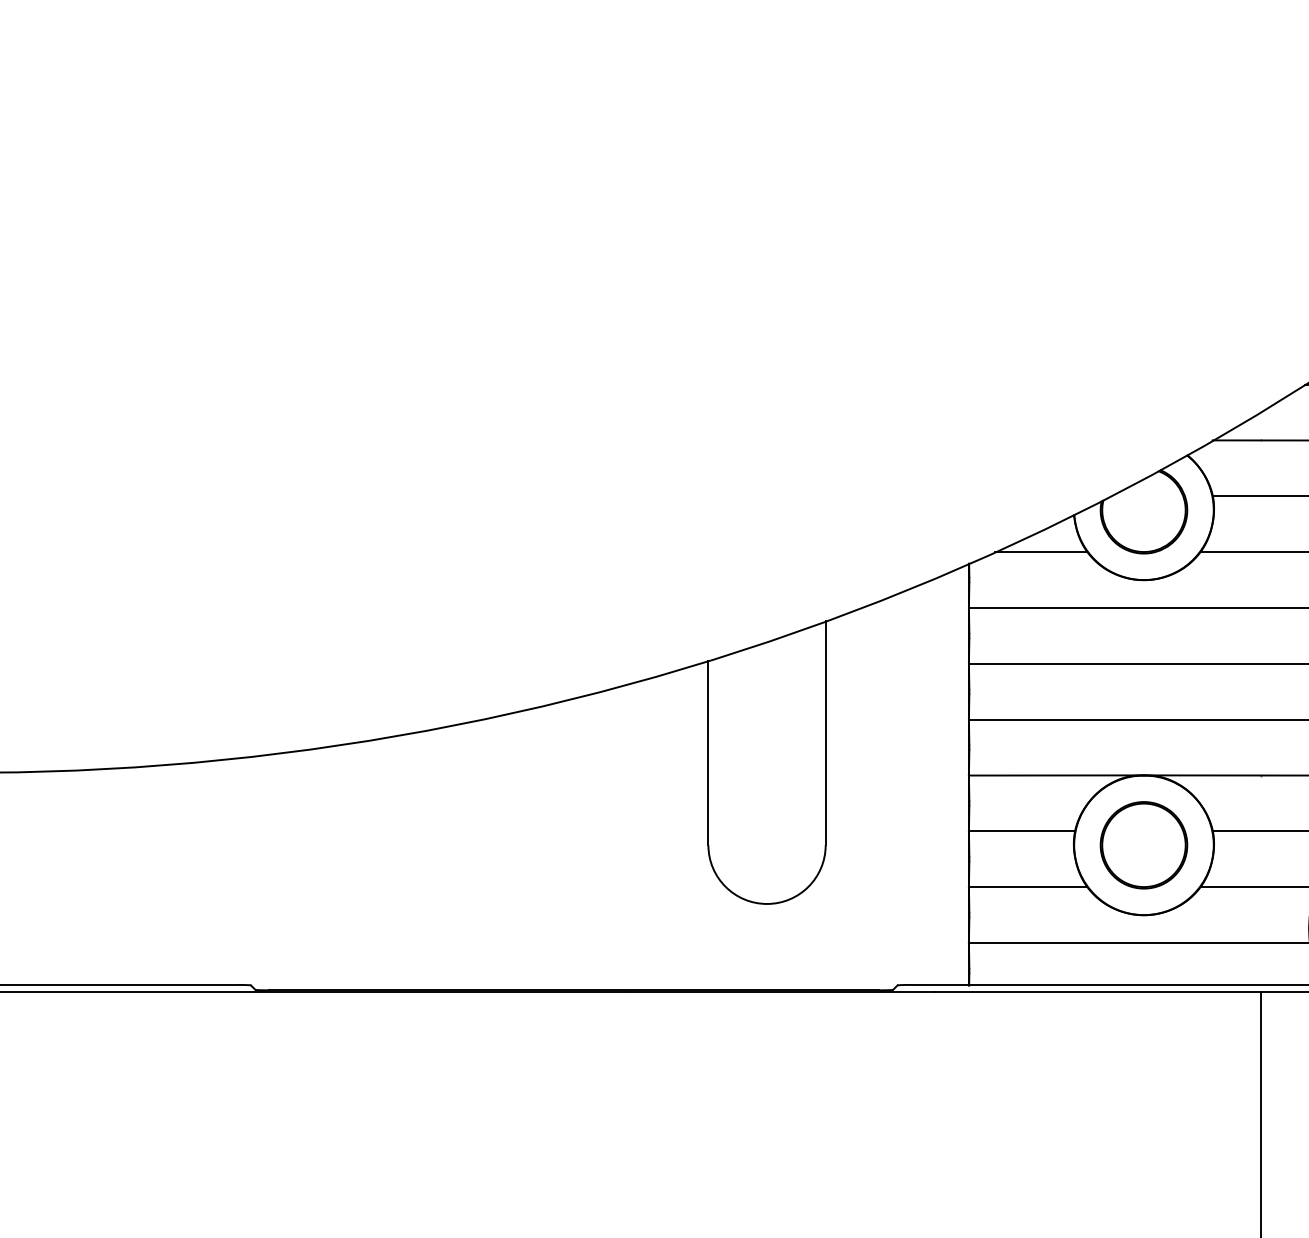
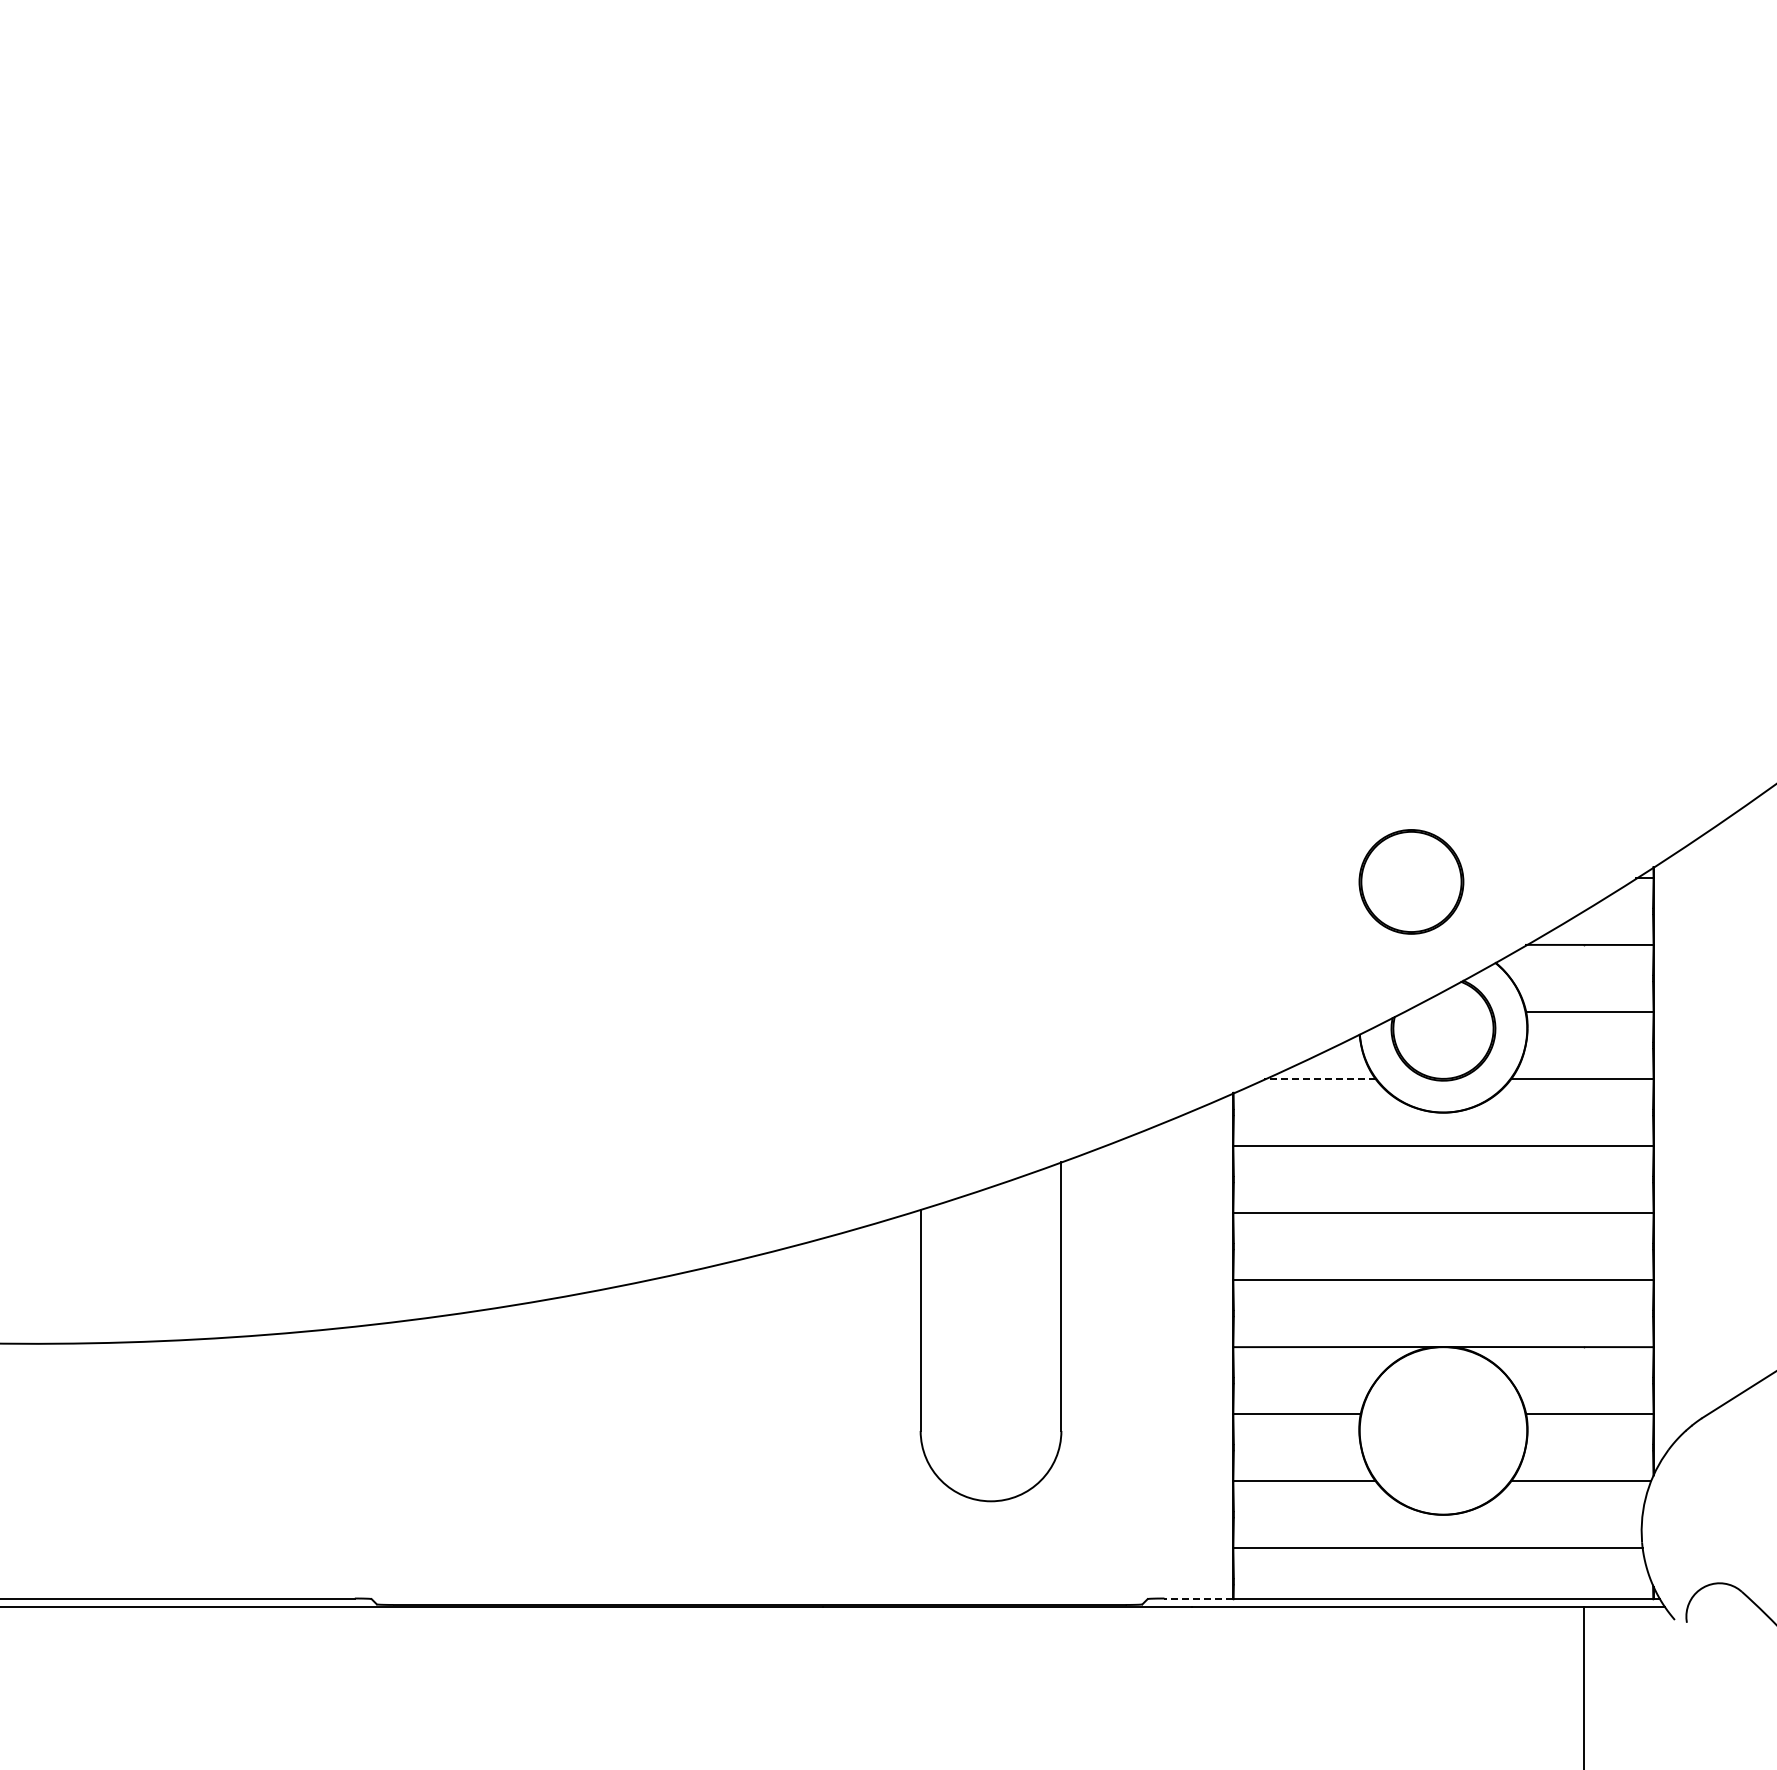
line: (1041, 552) -> (1320, 1079), solid -> dashed
part: (1144, 844) -> (1411, 881), moved
line: (939, 984) -> (1198, 1598), solid -> dashed

